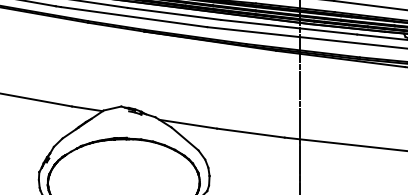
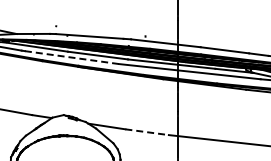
line: (133, 16) -> (71, 57), solid -> dashed
line: (251, 133) -> (147, 132), solid -> dashed

